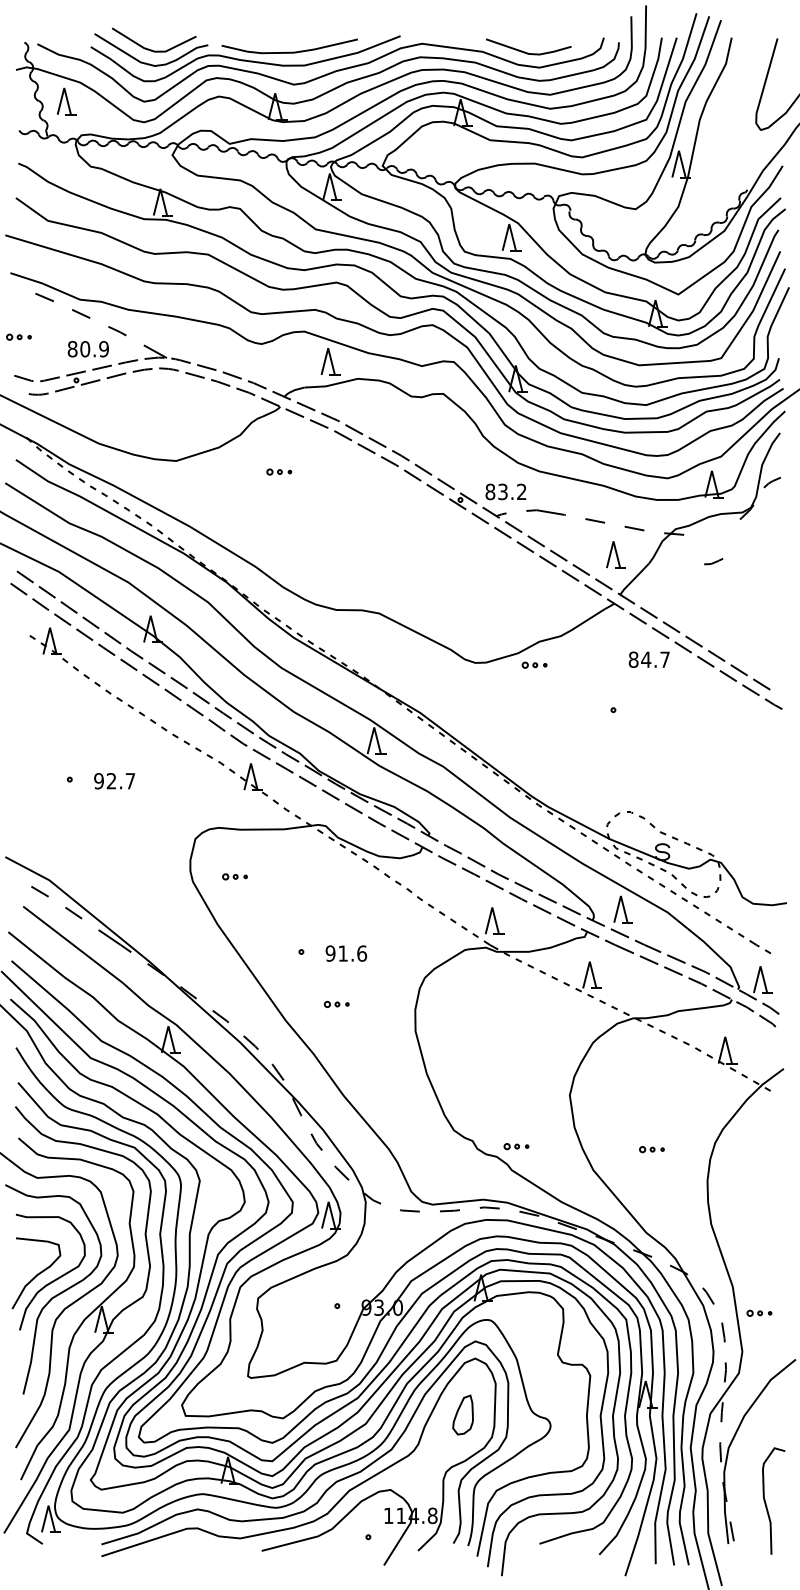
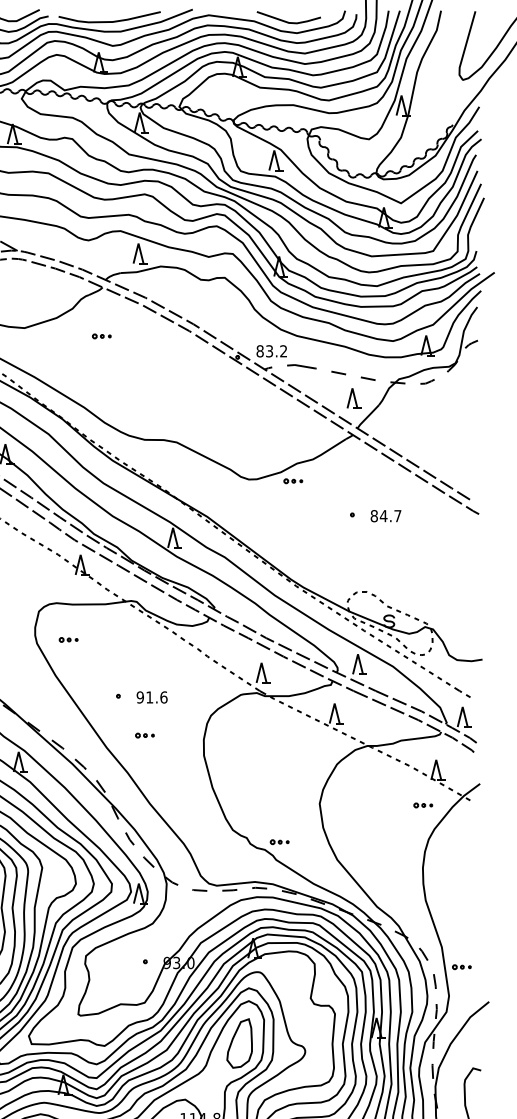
part: (713, 561) -> (427, 381), moved
text: (648, 659) -> (385, 515), moved
part: (651, 1149) -> (422, 805), moved
part: (462, 1414) -> (239, 1043), size x1.67

